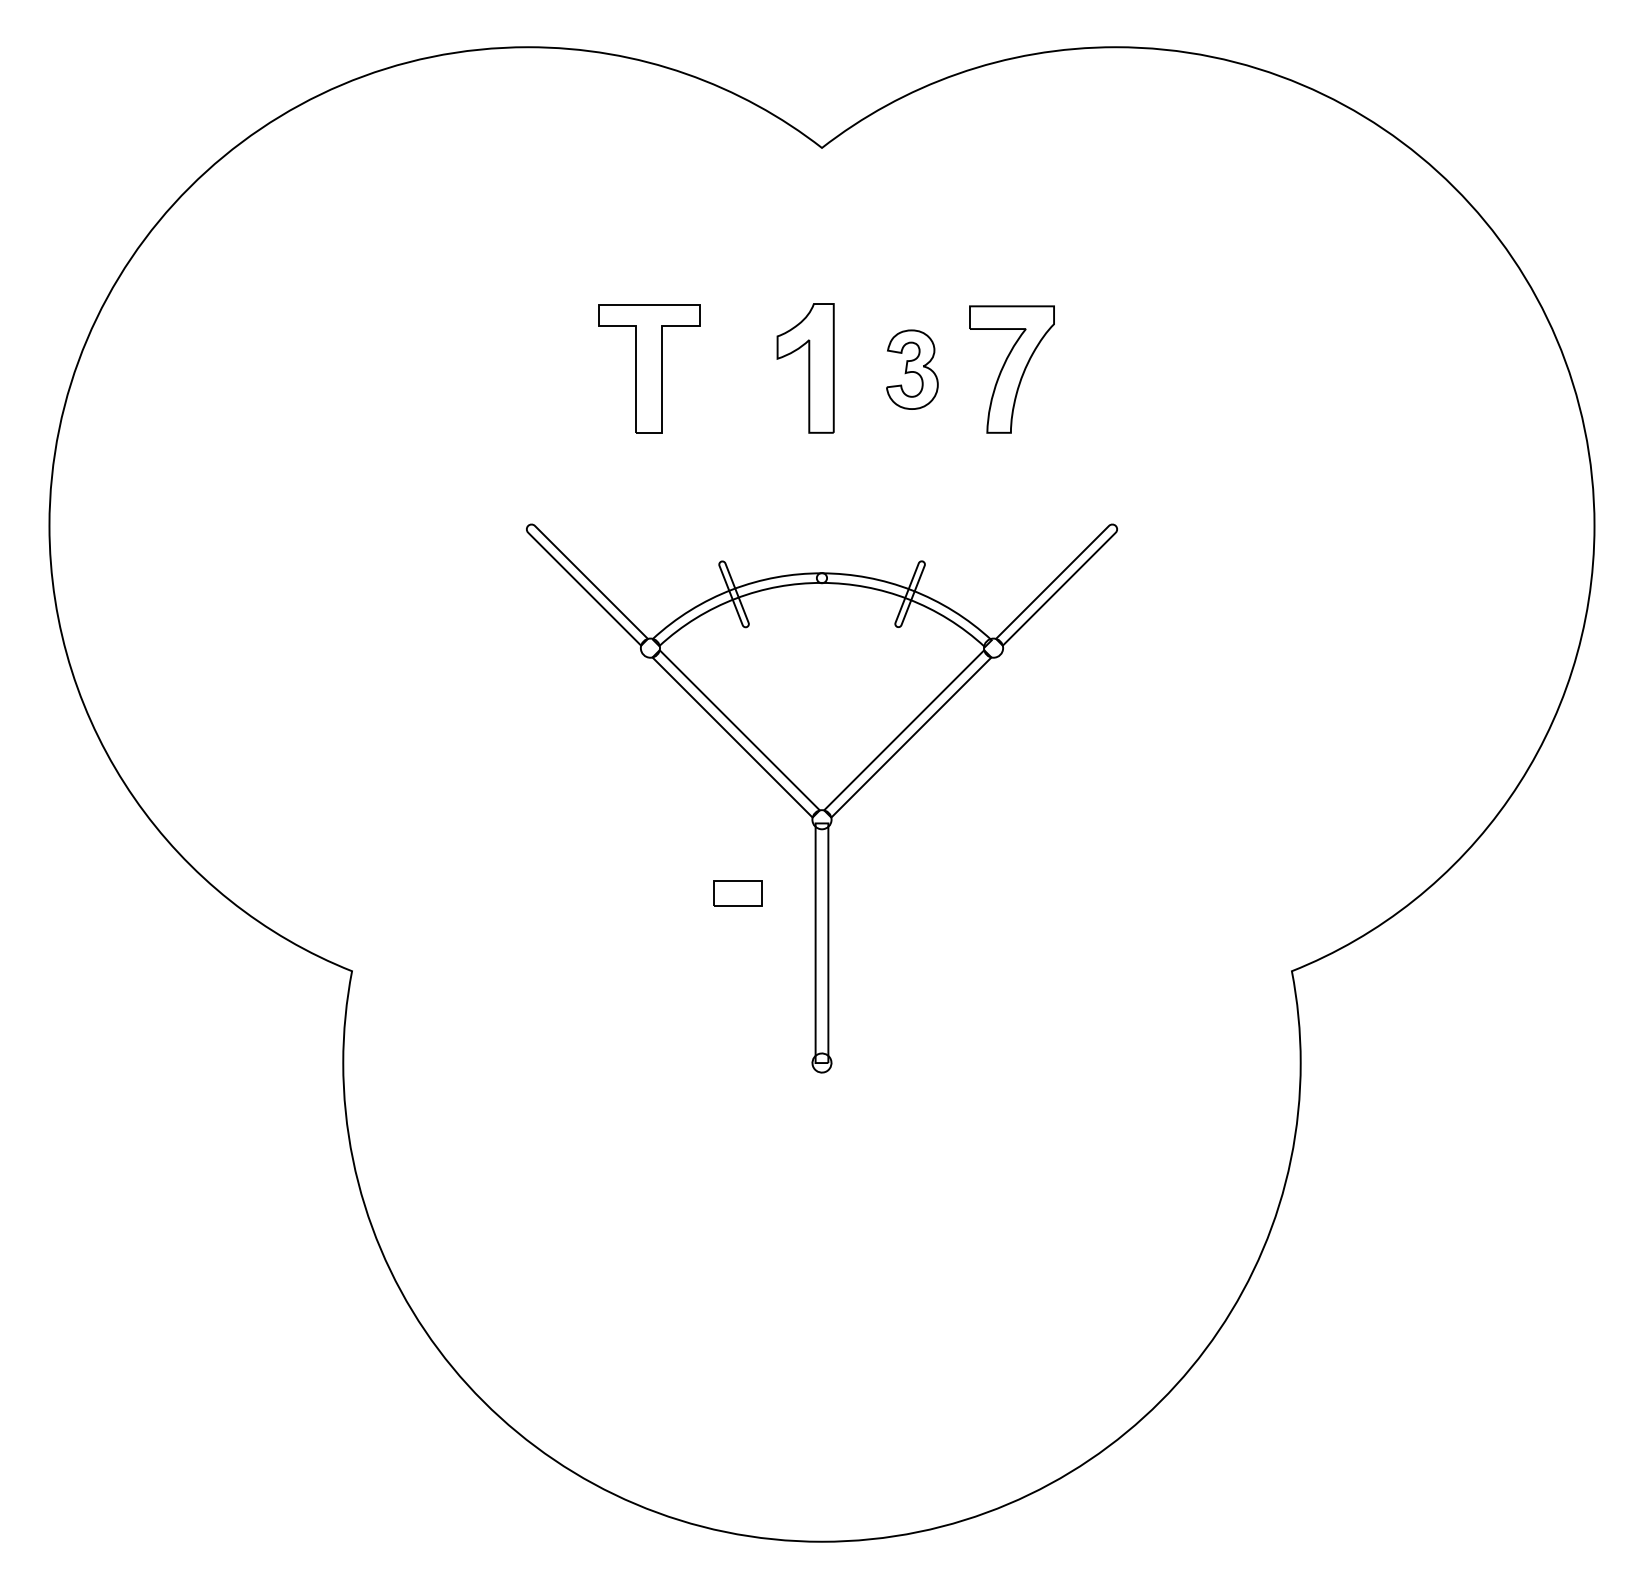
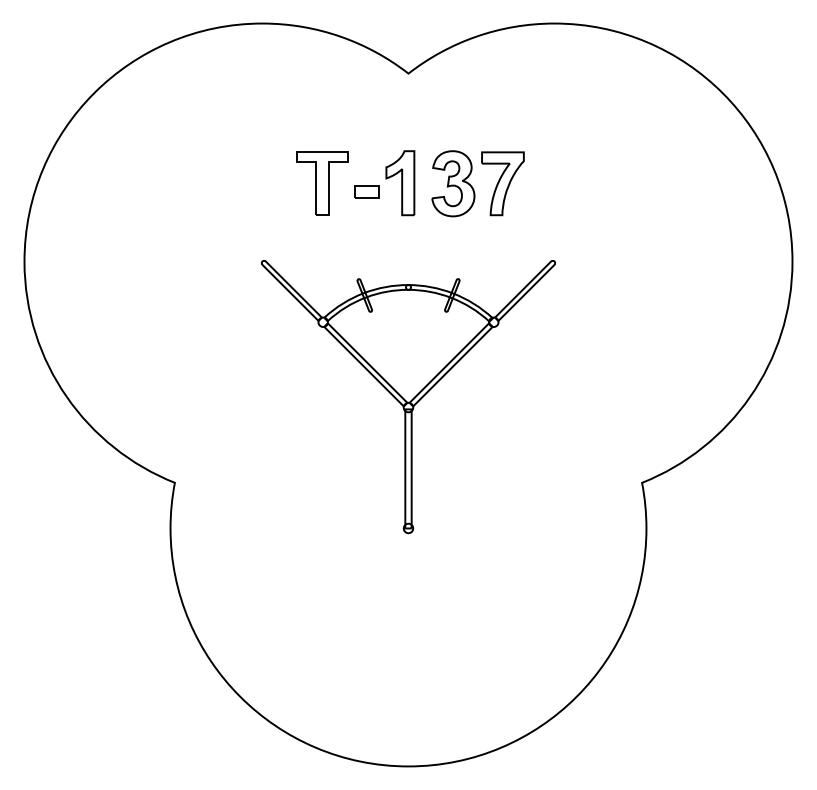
part: (912, 369) -> (453, 183), size x1.67
part: (737, 892) -> (366, 191), moved

